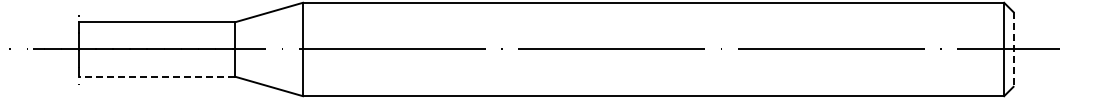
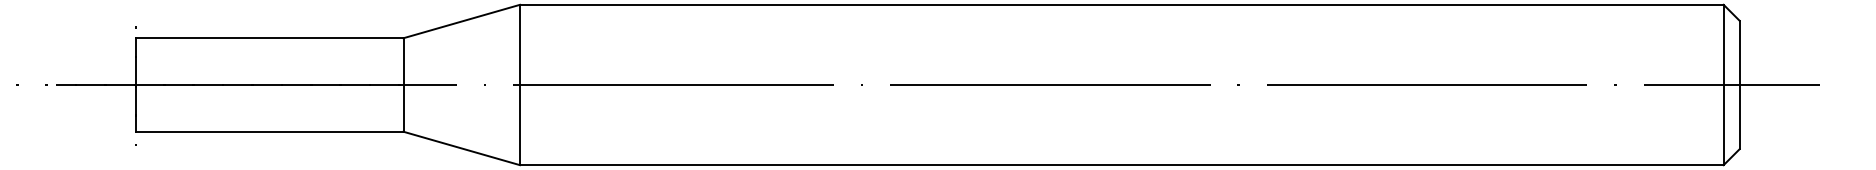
line: (1013, 49) -> (1739, 85), dashed -> solid
line: (157, 76) -> (270, 131), dashed -> solid

